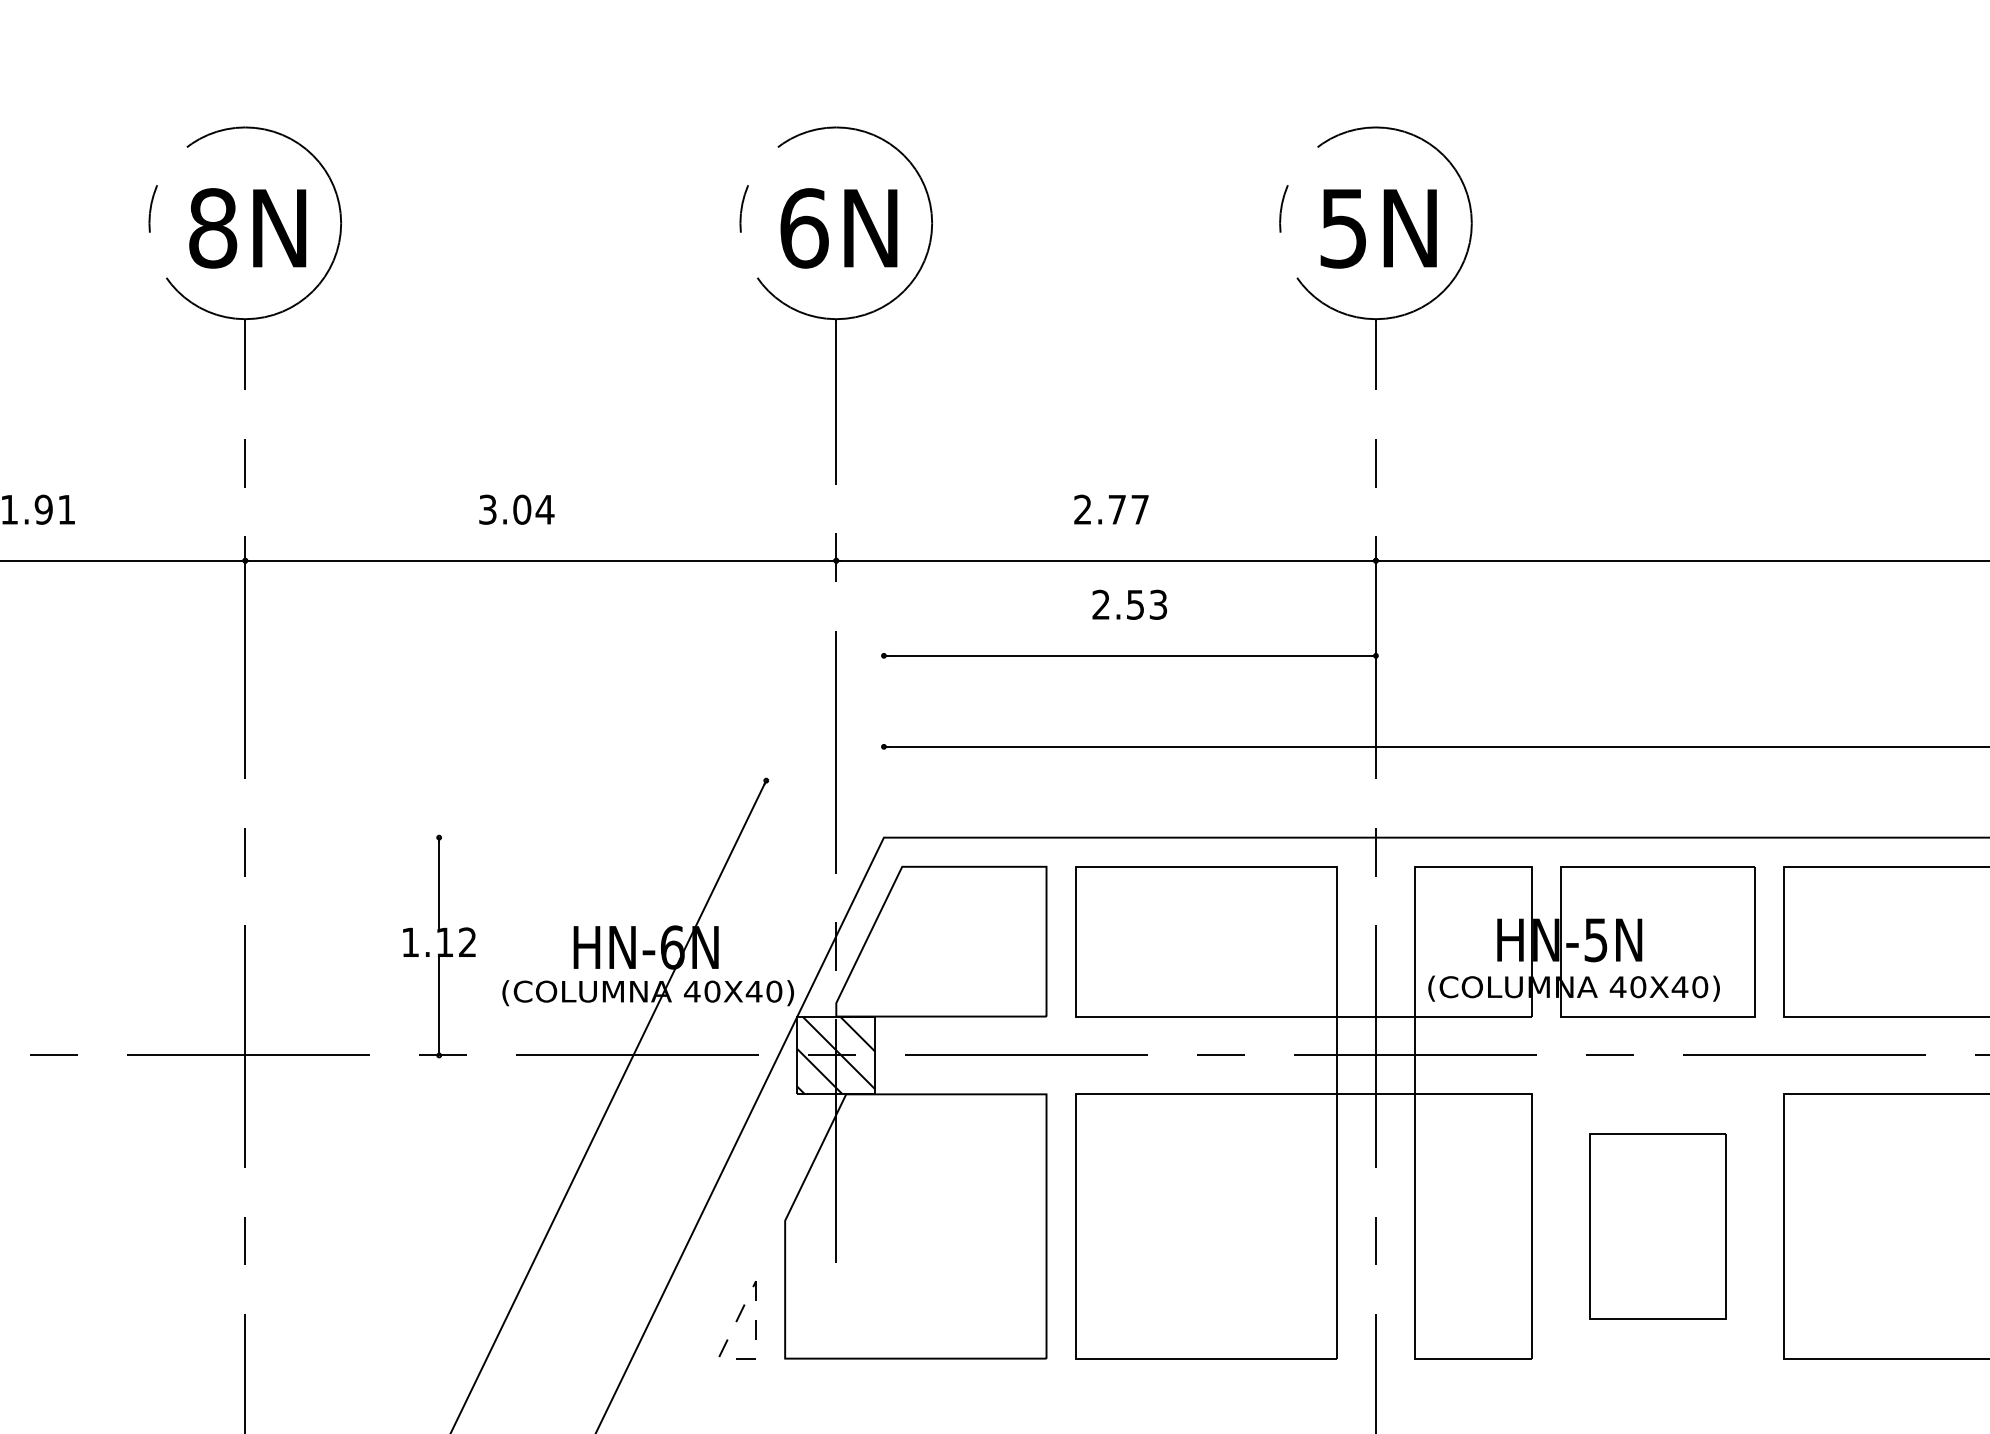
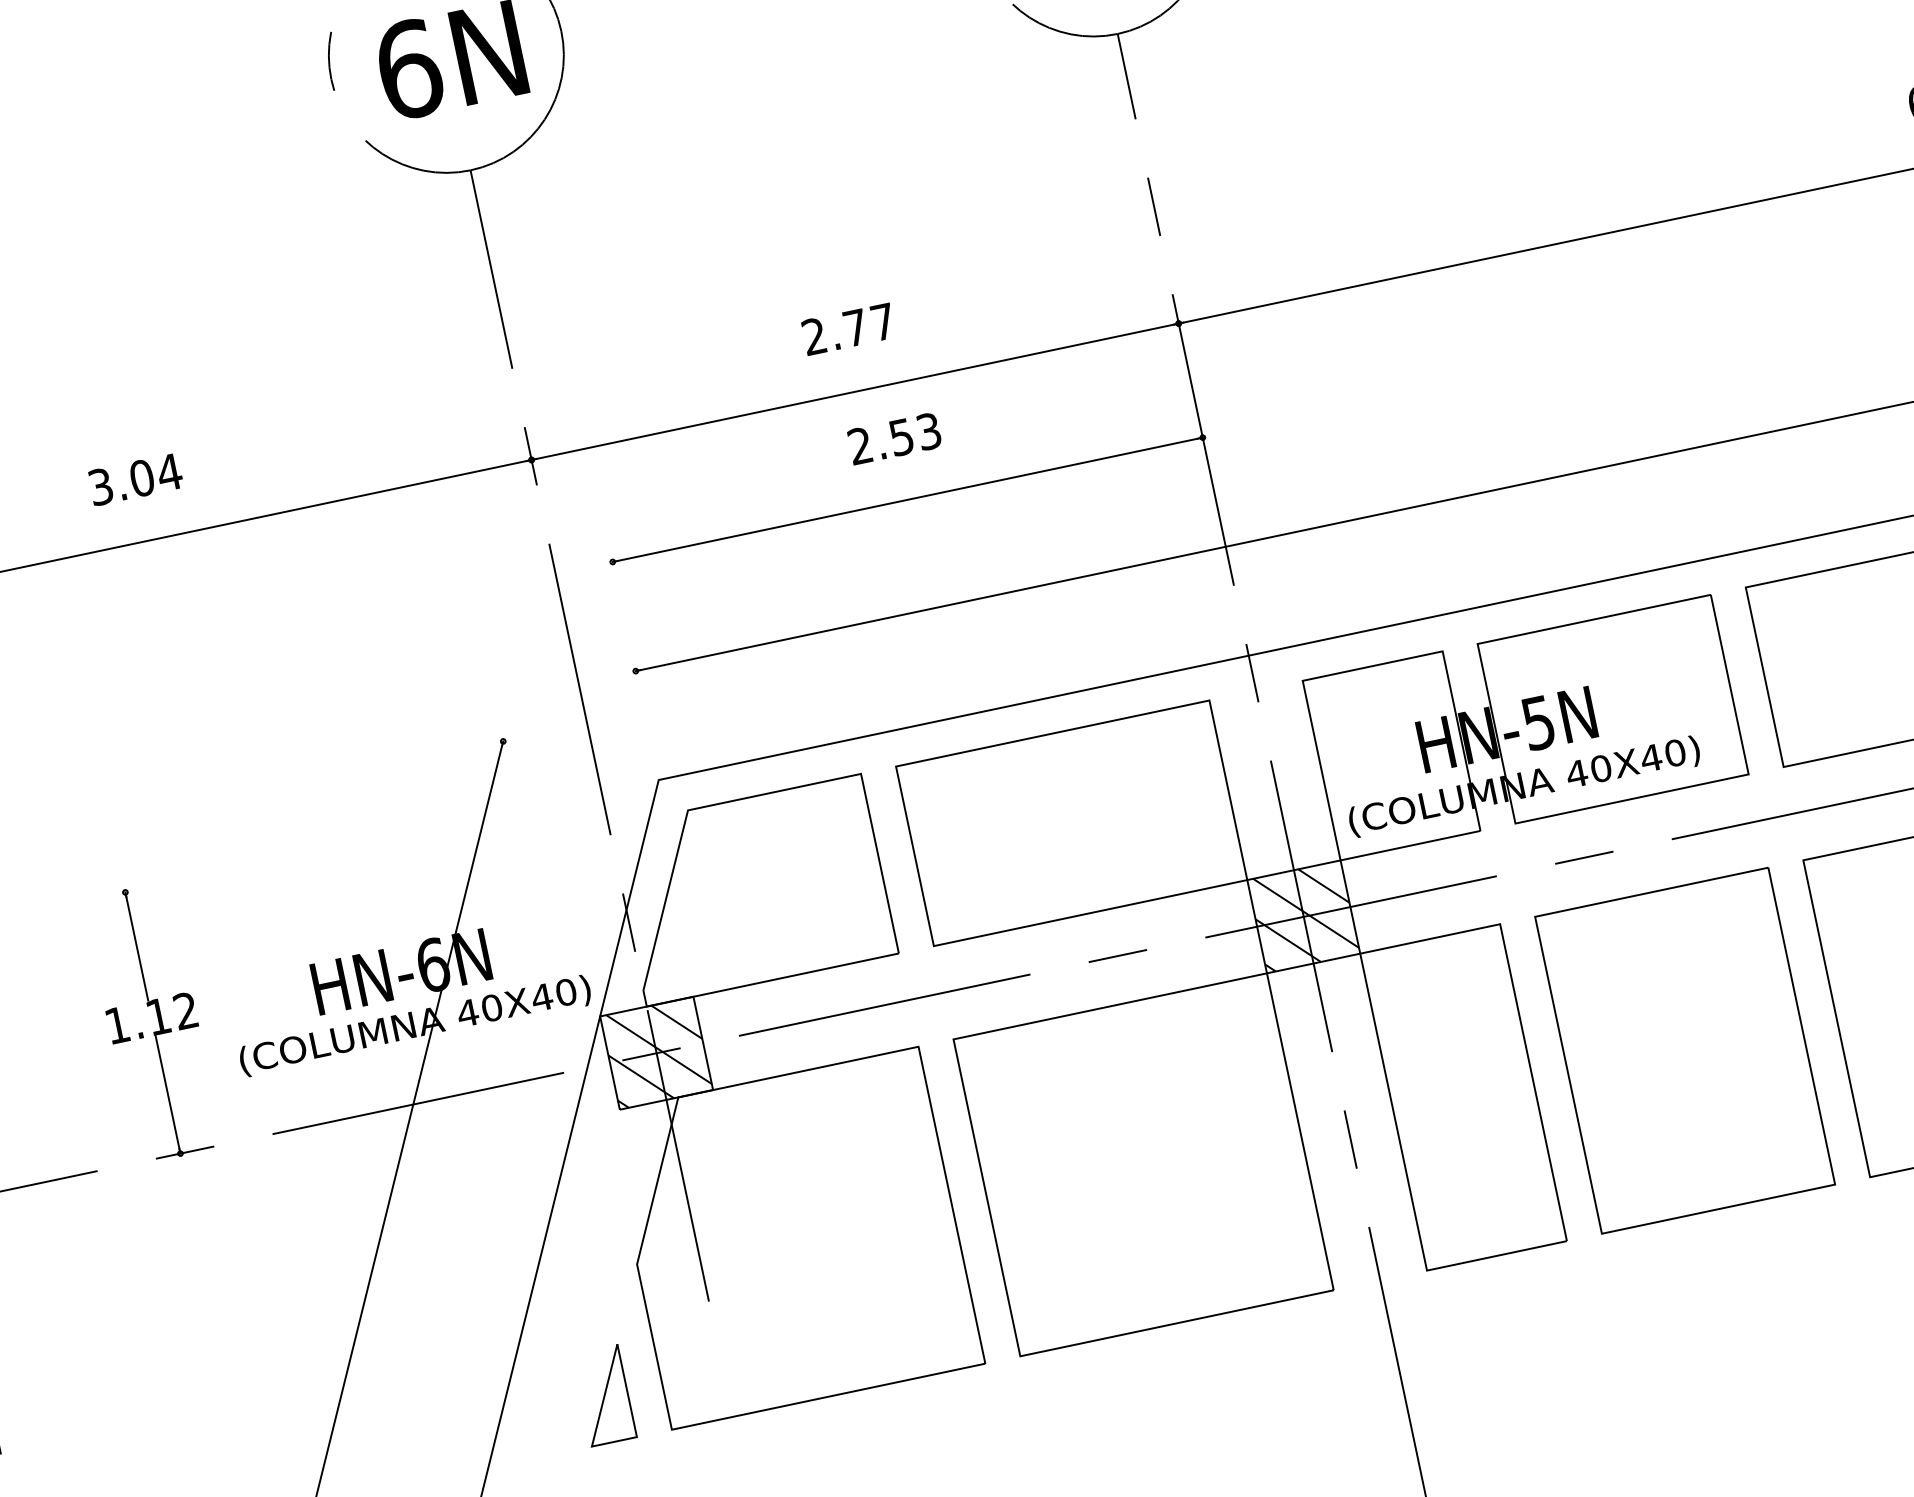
hatch: (1375, 1055) -> (1303, 917), added
part: (1657, 1226) -> (1684, 1050), size x1.43
line: (732, 1358) -> (608, 1442), dashed -> solid

